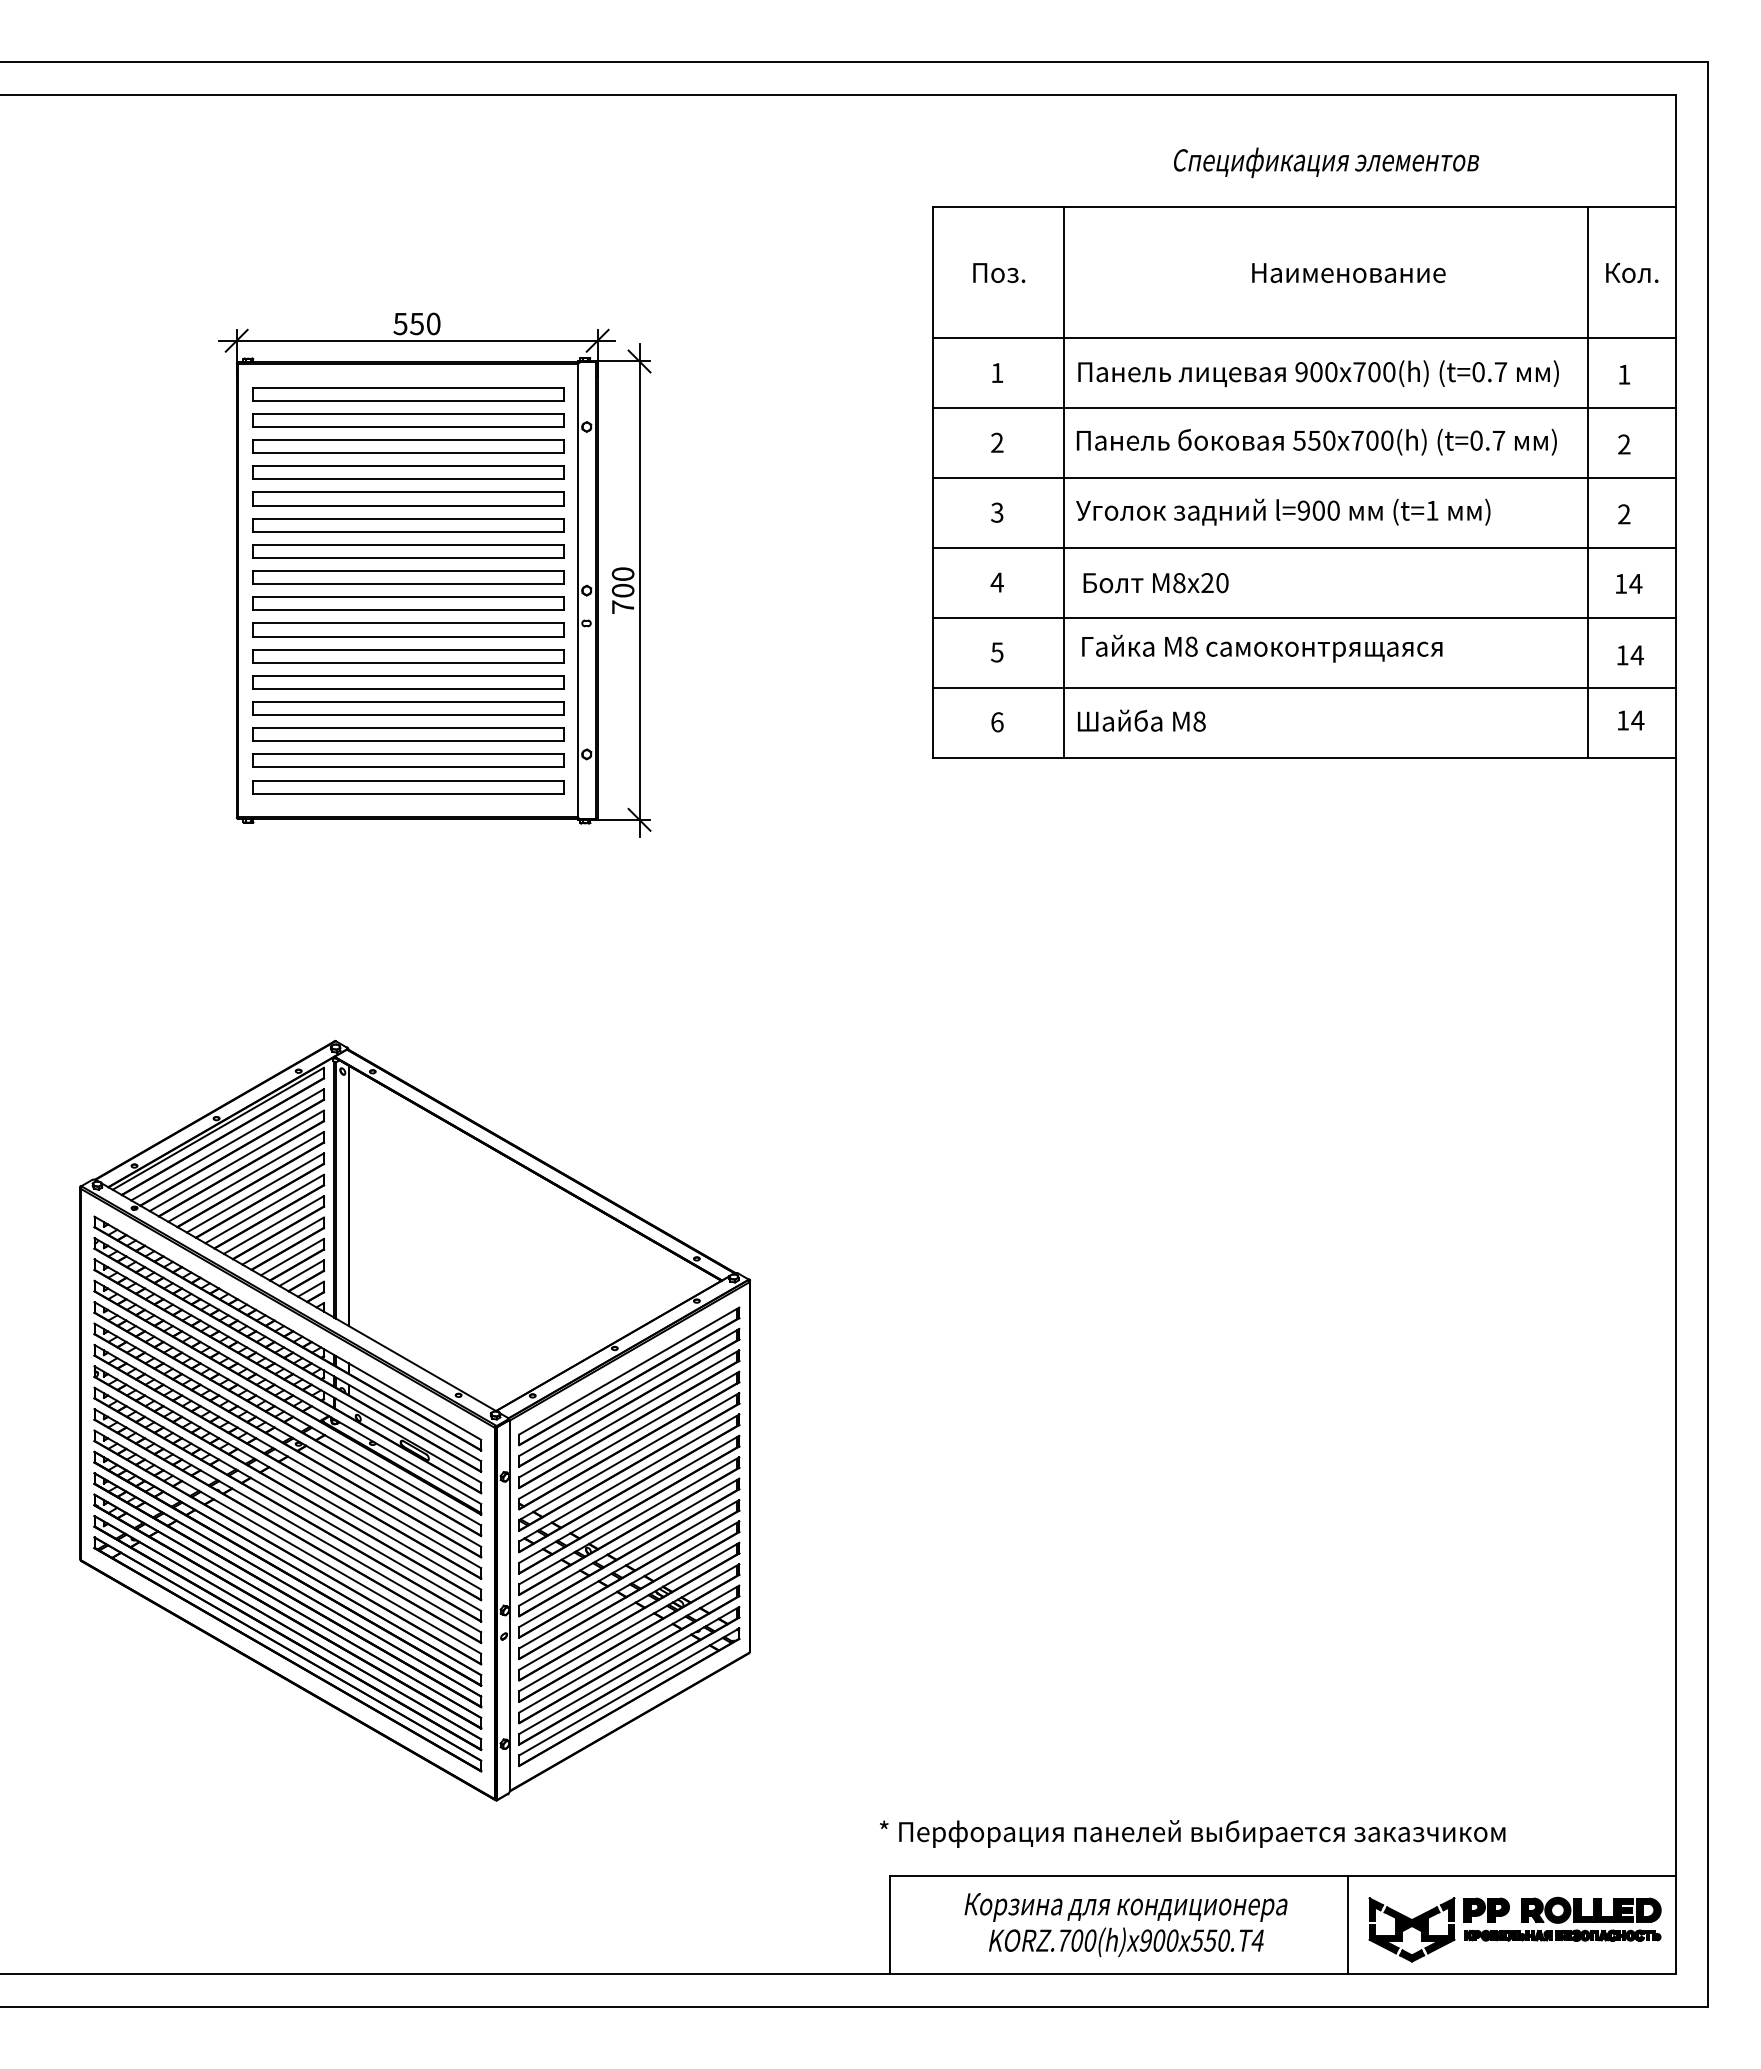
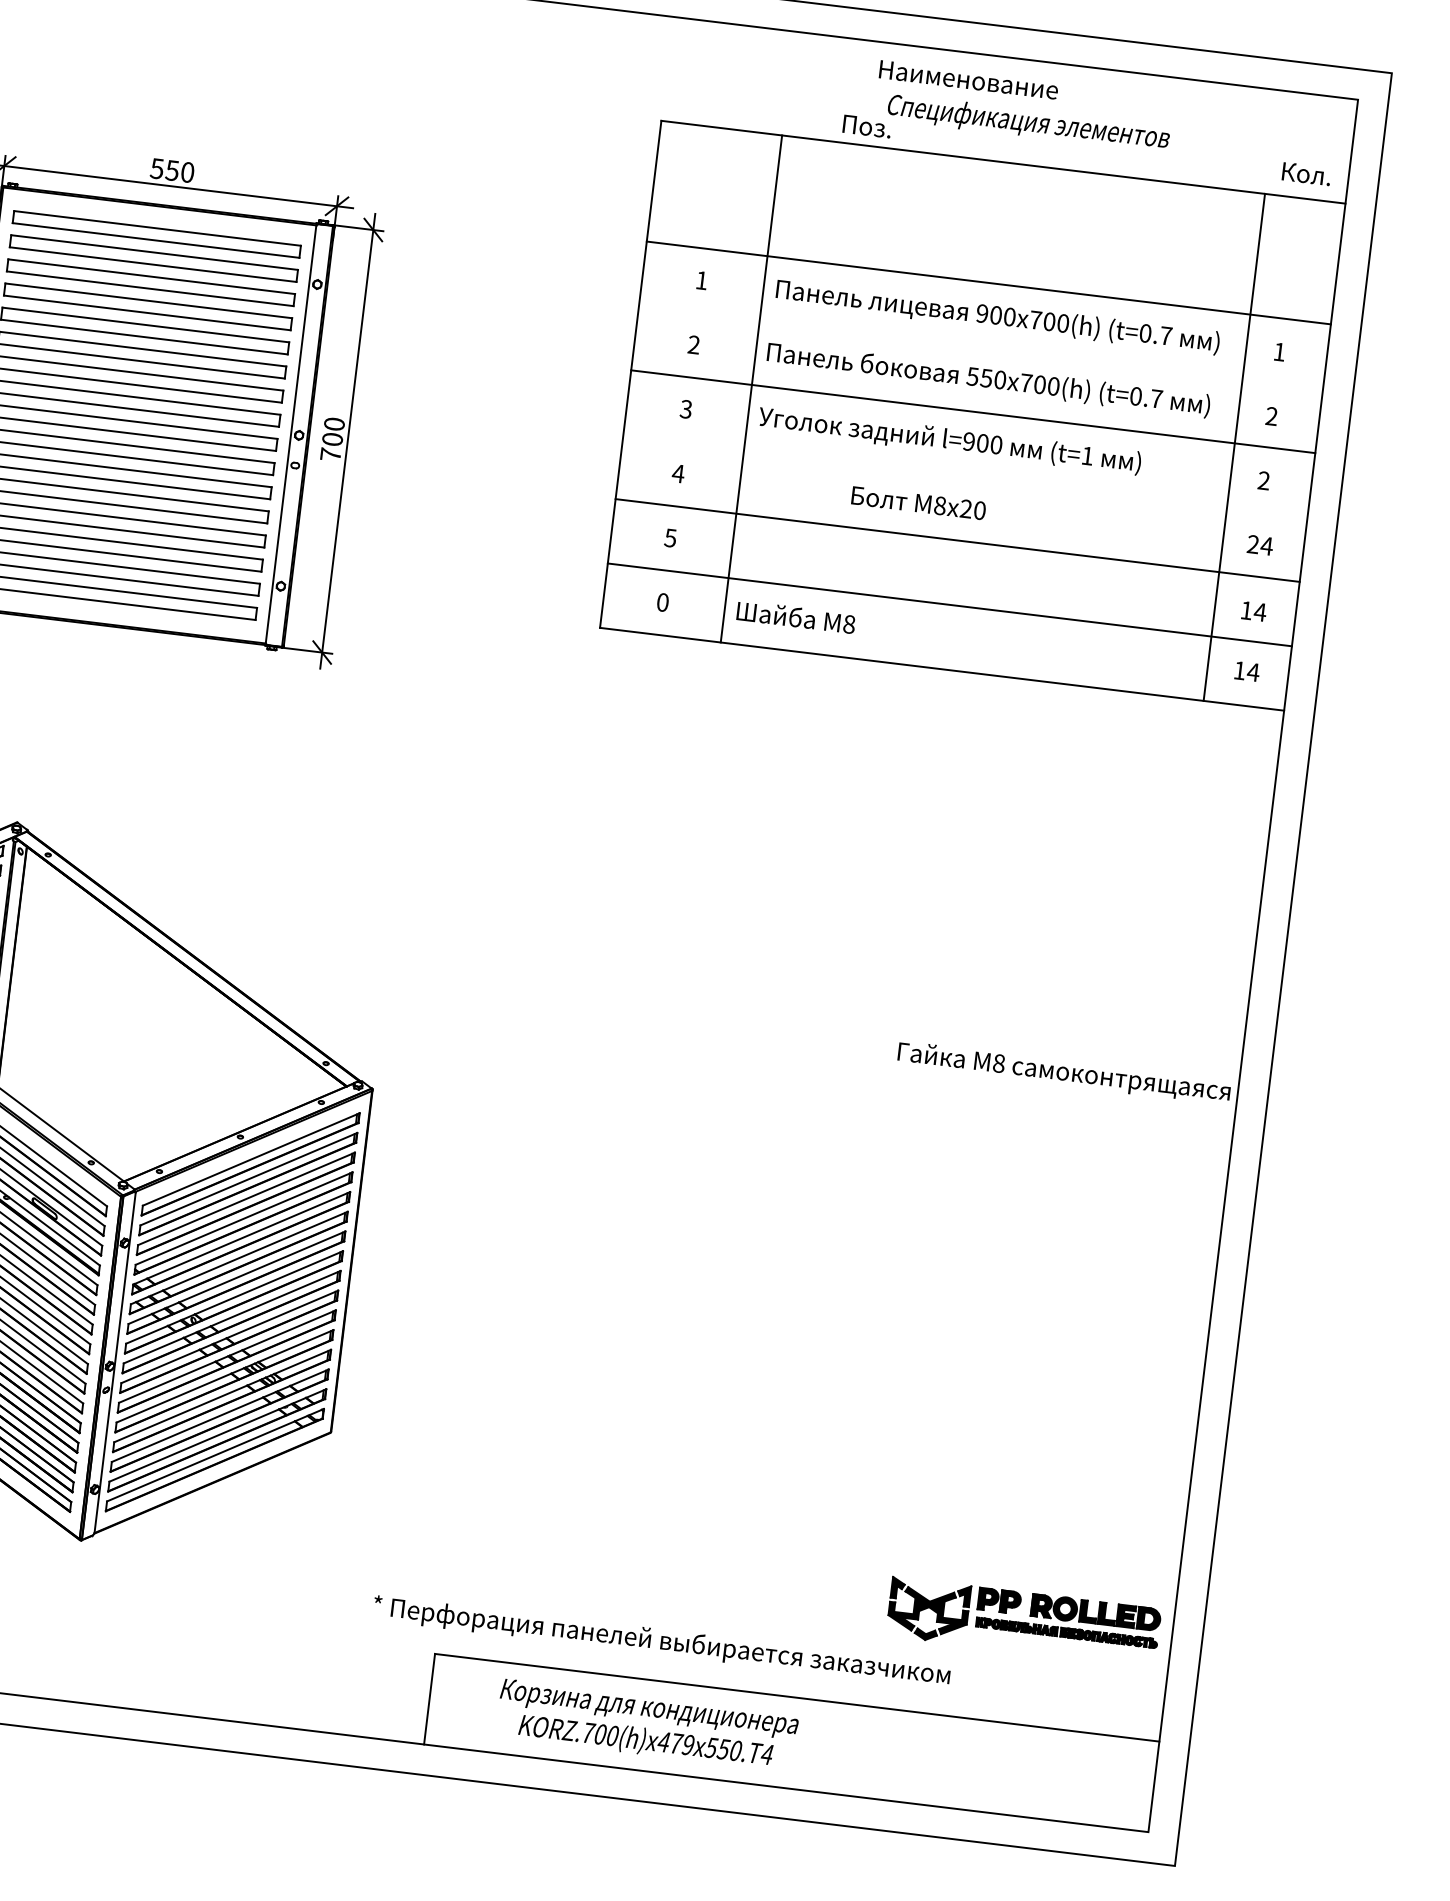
text: (999, 272) -> (867, 126), moved
text: (1348, 272) -> (968, 79), moved
text: (1632, 272) -> (1306, 173), moved
line: (1304, 408) -> (981, 347), removed
line: (1304, 548) -> (965, 476), removed
text: (1155, 583) -> (918, 503), moved
text: (1621, 583) -> (1253, 544), 14 -> 24
text: (1262, 648) -> (1064, 1073), moved
text: (997, 722) -> (663, 602), 6 -> 0
text: (1192, 1833) -> (661, 1641), moved
line: (1348, 1924) -> (852, 1749), removed
part: (1514, 1929) -> (1023, 1621), moved
text: (1158, 1940) -> (675, 1743), KORZ.700(h)x900x550.T4 -> KORZ.700(h)x479x550.T4

